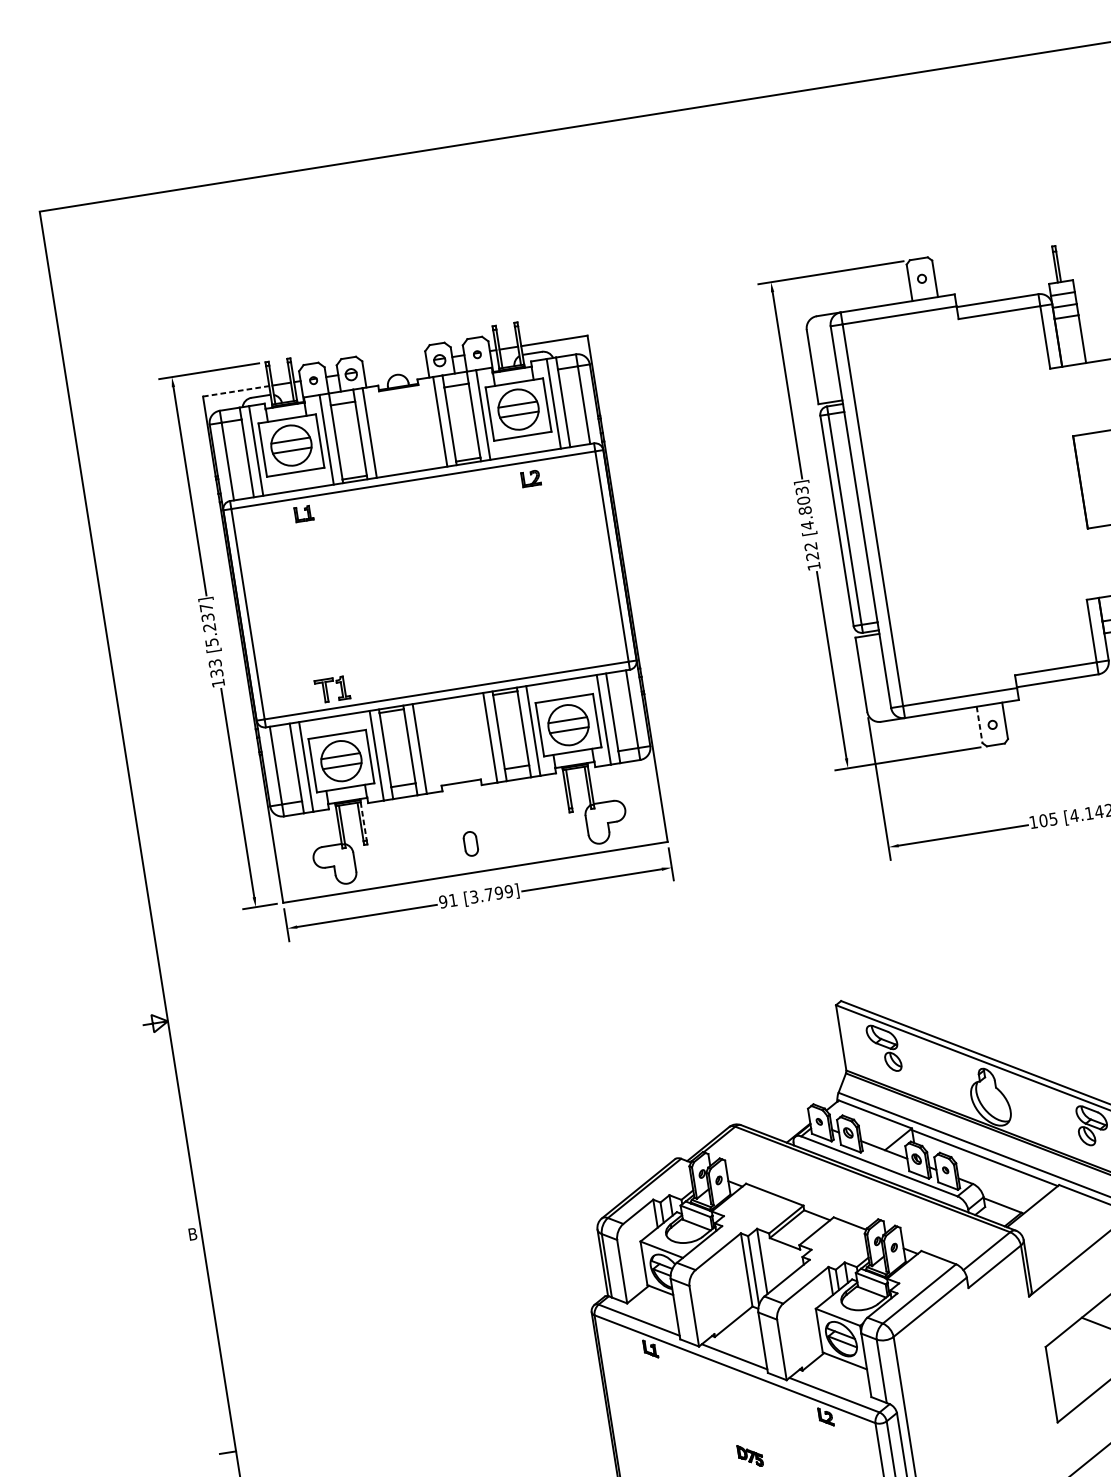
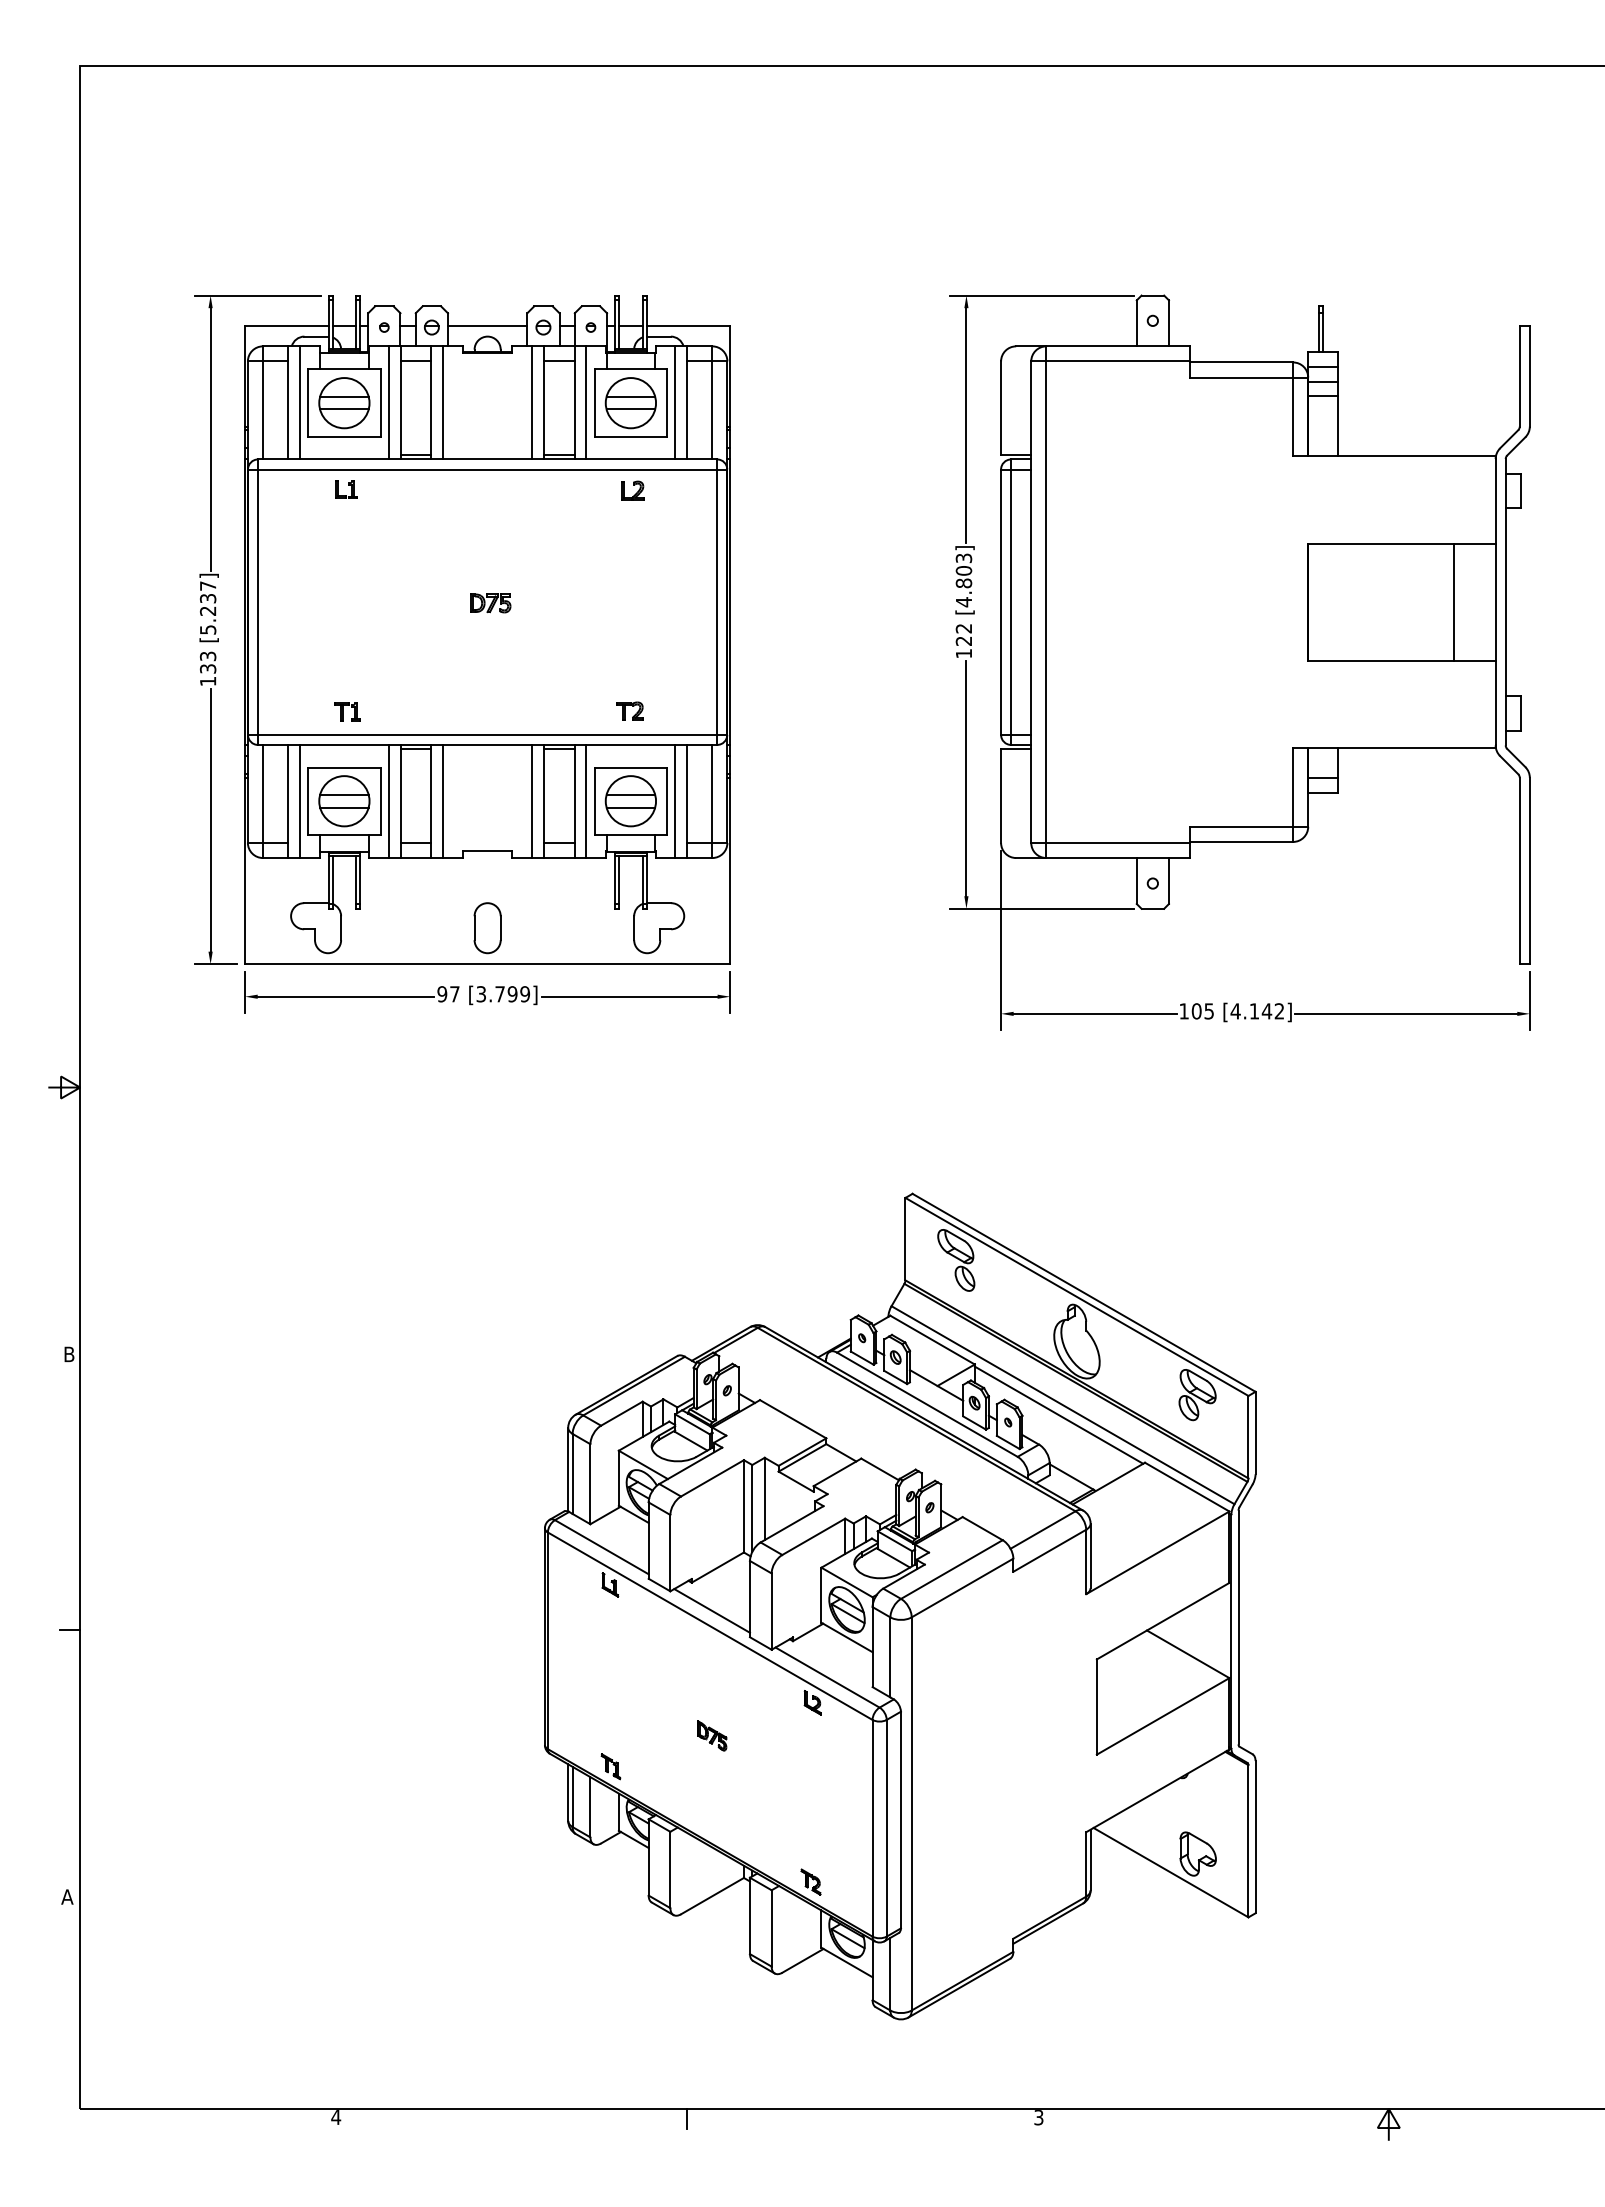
line: (395, 366) -> (487, 325), added
line: (235, 391) -> (286, 325), dashed -> solid
part: (432, 586) -> (490, 603), added
part: (556, 653) -> (629, 710), added
part: (332, 689) -> (347, 711), size x0.62
line: (979, 725) -> (1136, 881), dashed -> solid
line: (364, 821) -> (360, 880), dashed -> solid
part: (470, 844) -> (487, 928), size x1.67
text: (452, 900) -> (454, 994), 91 -> 97

